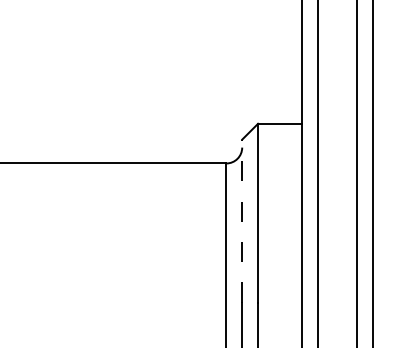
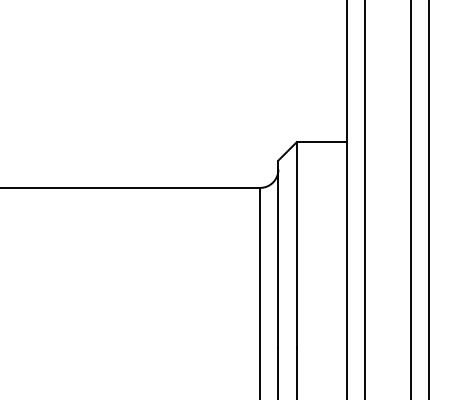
line: (242, 220) -> (278, 253), dashed -> solid

